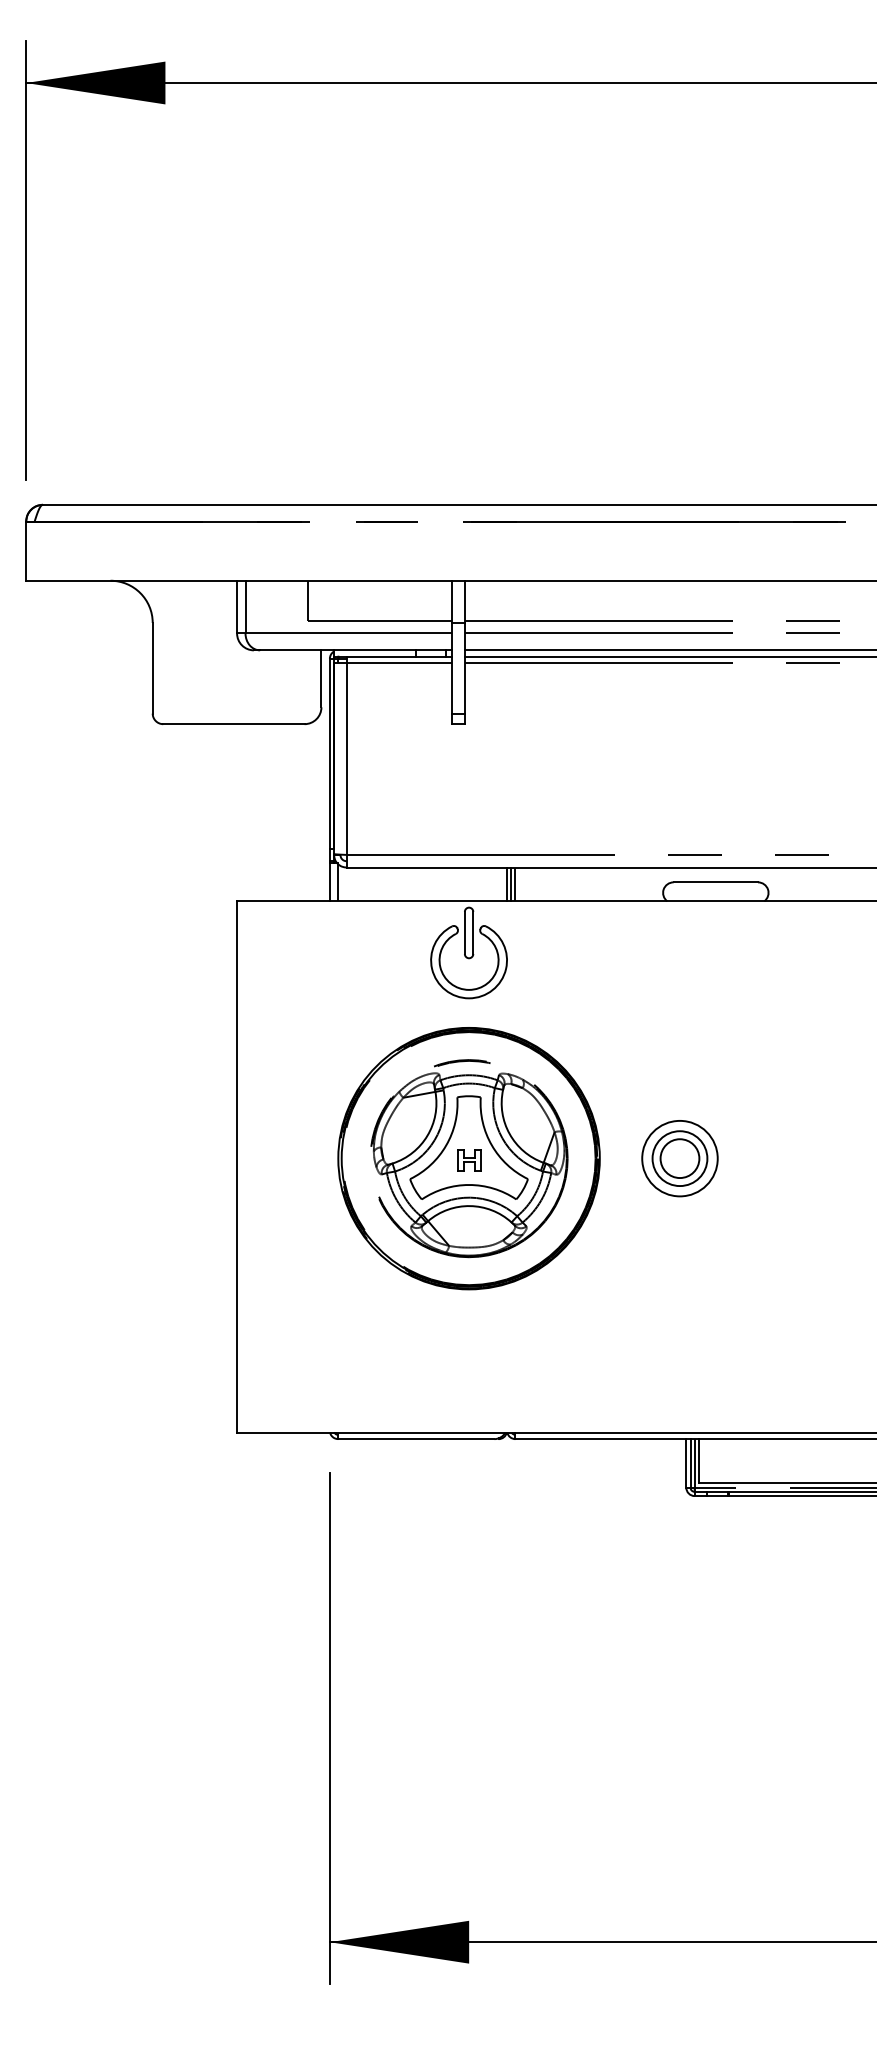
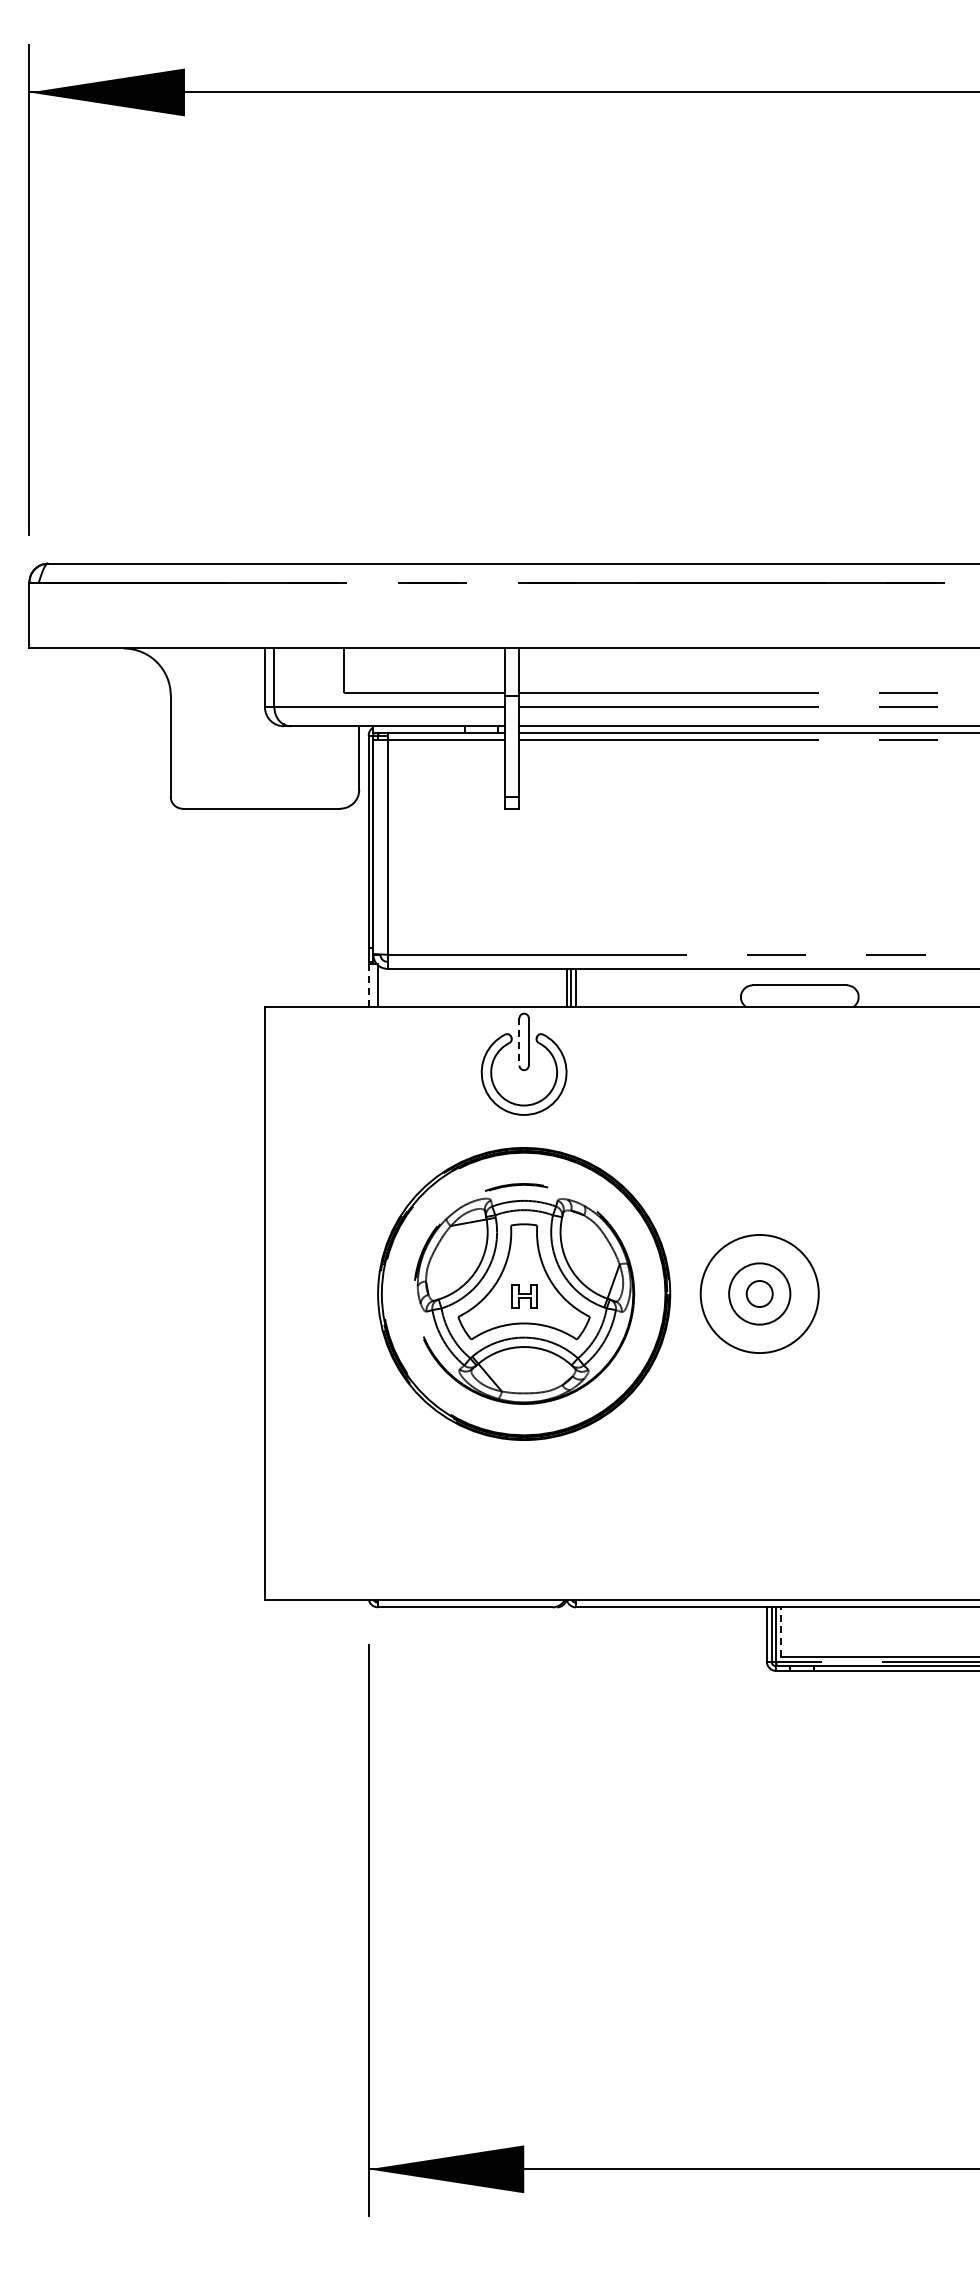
line: (329, 881) -> (368, 984), solid -> dashed
line: (464, 932) -> (519, 1041), solid -> dashed
circle: (679, 1158) -> (759, 1293), size x0.6
circle: (679, 1158) -> (759, 1293), size x1.4
line: (698, 1461) -> (780, 1632), solid -> dashed

